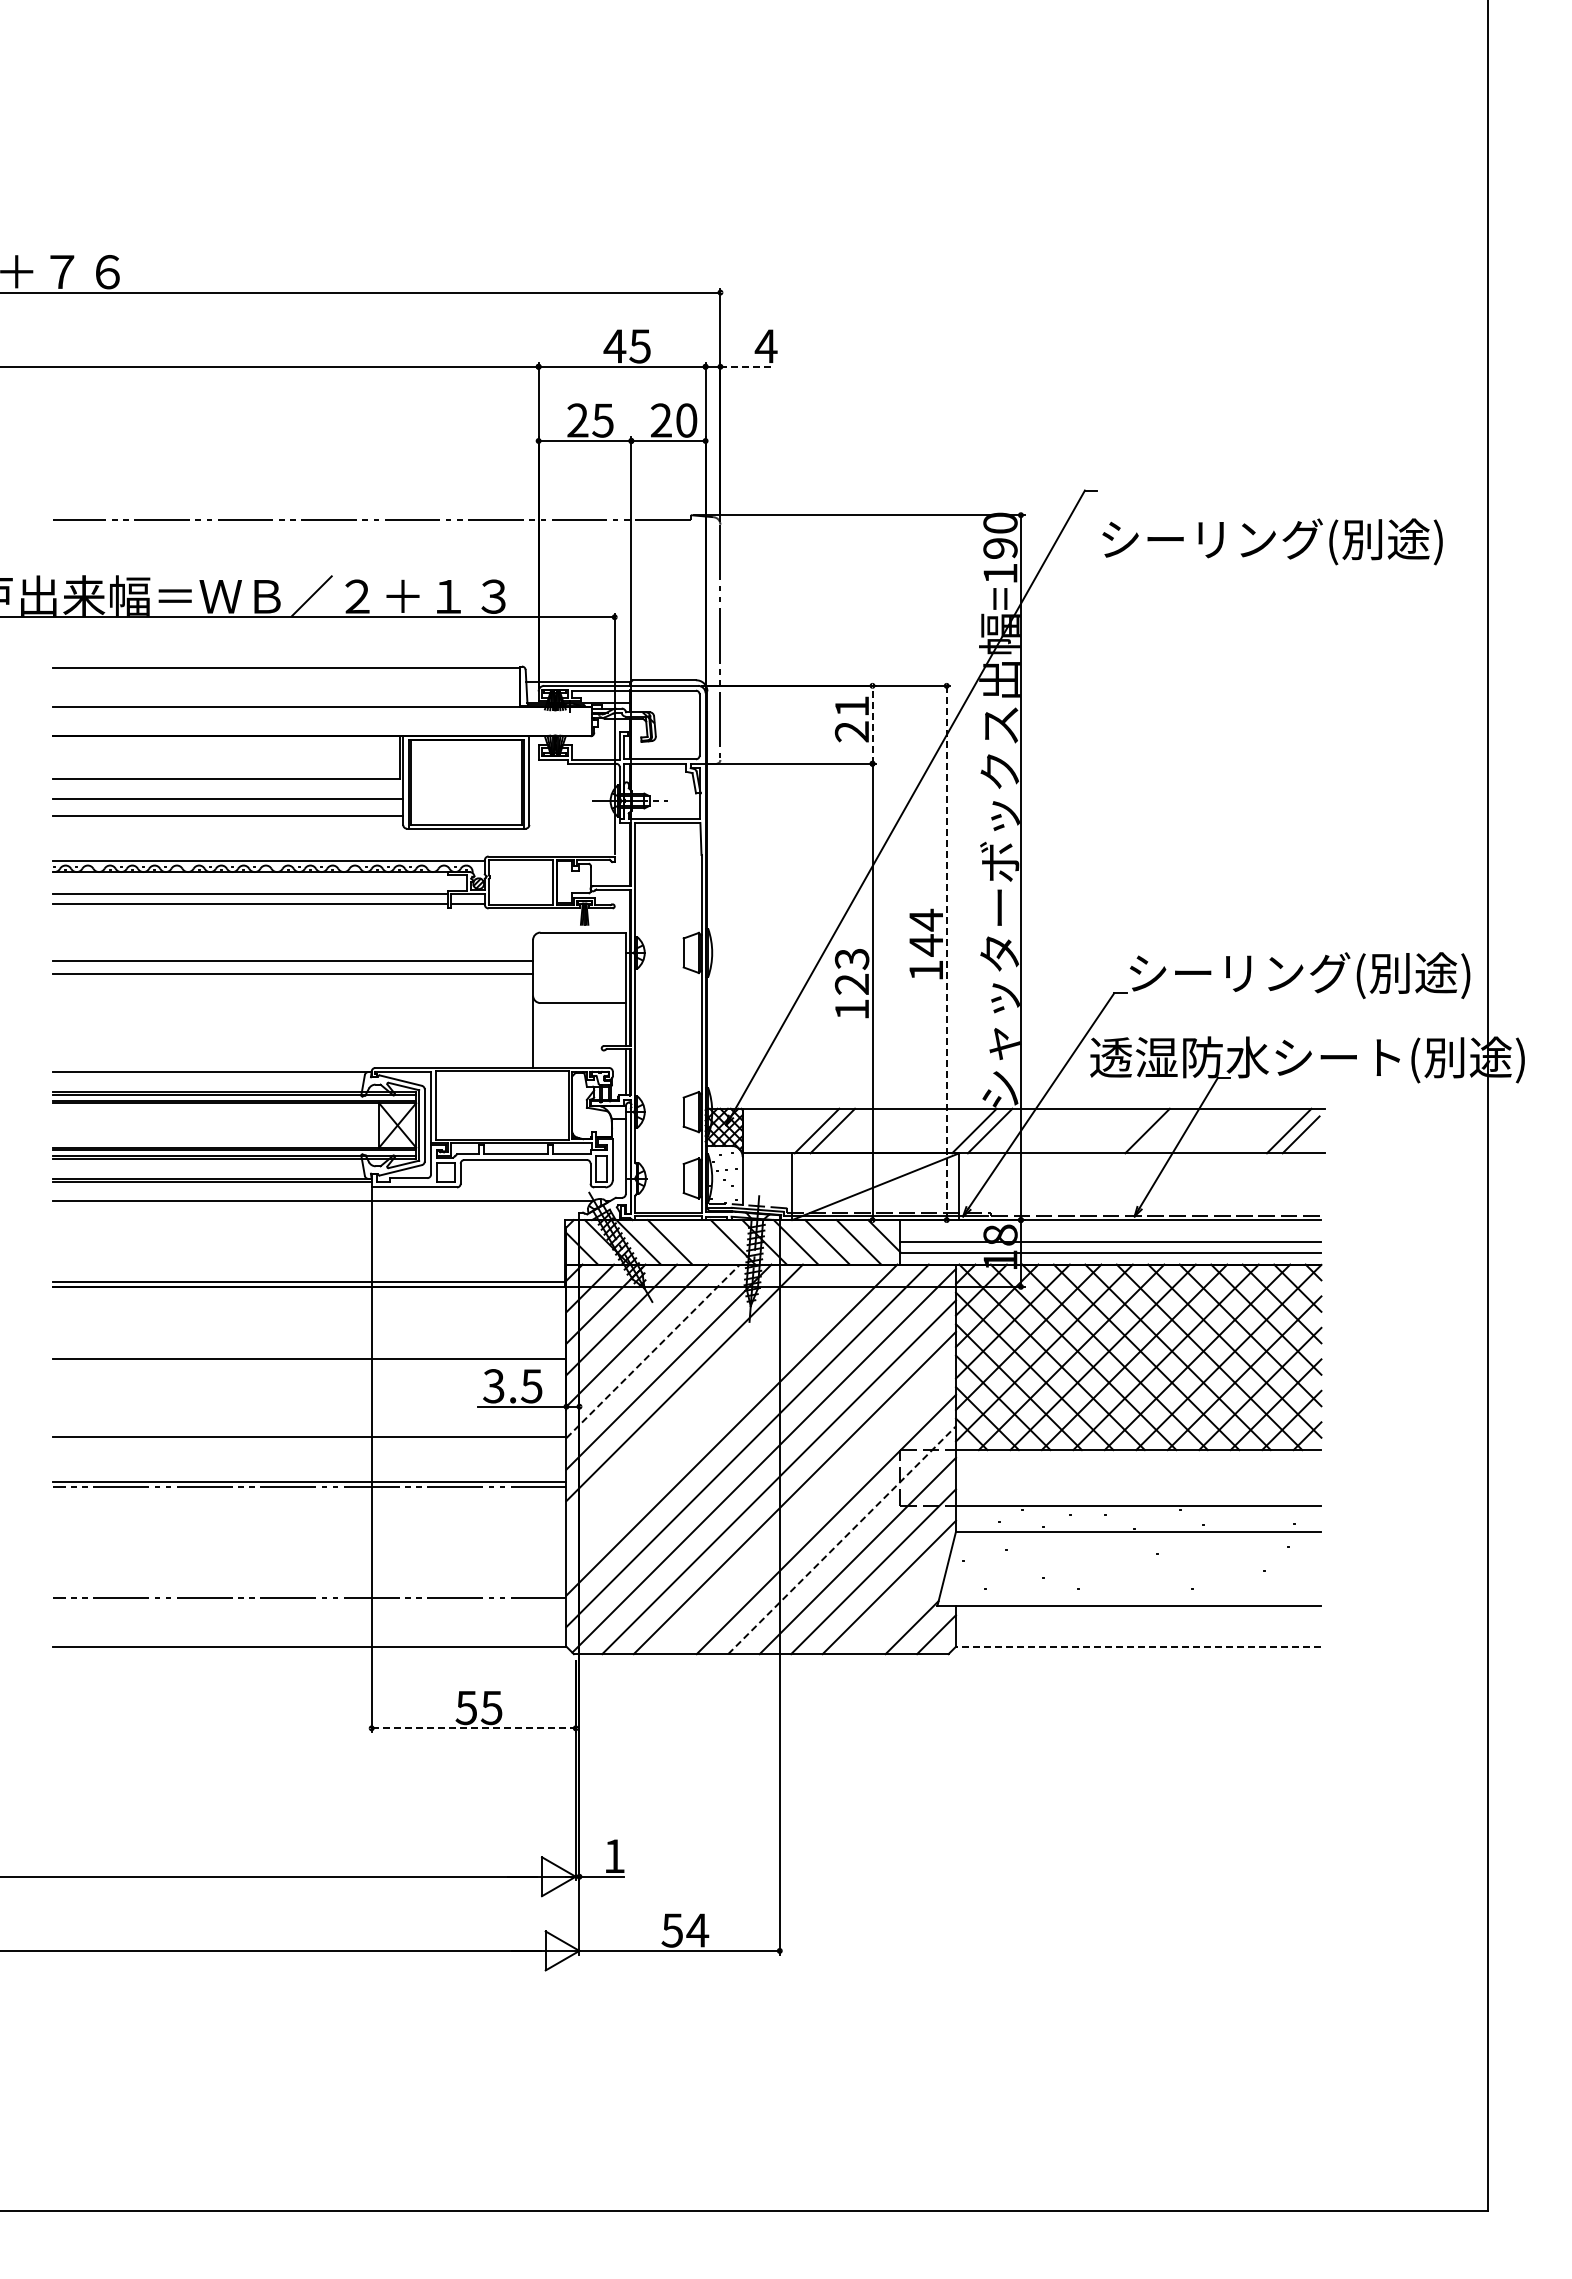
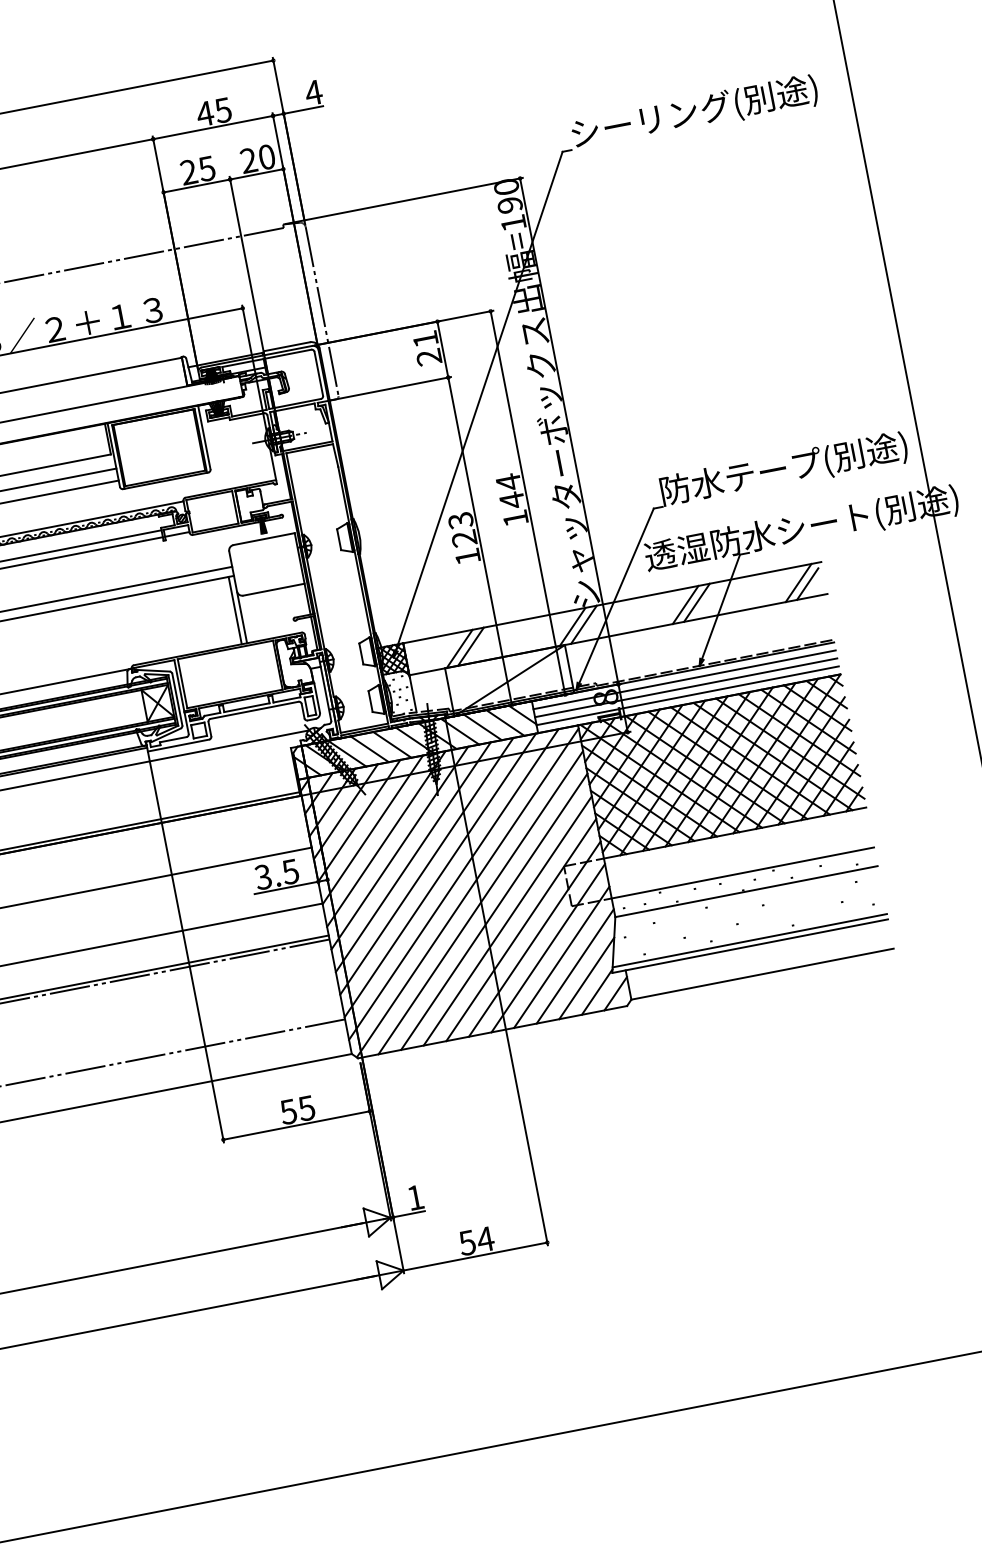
line: (748, 366) -> (303, 109), dashed -> solid
text: (1272, 541) -> (694, 112), moved
line: (872, 724) -> (442, 349), dashed -> solid
line: (946, 953) -> (527, 503), dashed -> solid
text: (1239, 972) -> (740, 476), シーリング(別途) -> 防水テープ(別途)
line: (525, 1020) -> (235, 610), added
line: (1131, 1130) -> (685, 604), added
line: (1110, 1231) -> (684, 680), added
line: (701, 1242) -> (392, 745), added
line: (653, 1351) -> (373, 829), dashed -> solid
line: (700, 1398) -> (413, 857), added
line: (715, 1414) -> (426, 866), added
line: (810, 1508) -> (507, 920), added
line: (842, 1539) -> (534, 938), dashed -> solid
line: (1130, 1598) -> (749, 940), added
line: (901, 1606) -> (586, 978), added
line: (1138, 1646) -> (762, 974), dashed -> solid
line: (474, 1728) -> (297, 1125), dashed -> solid

